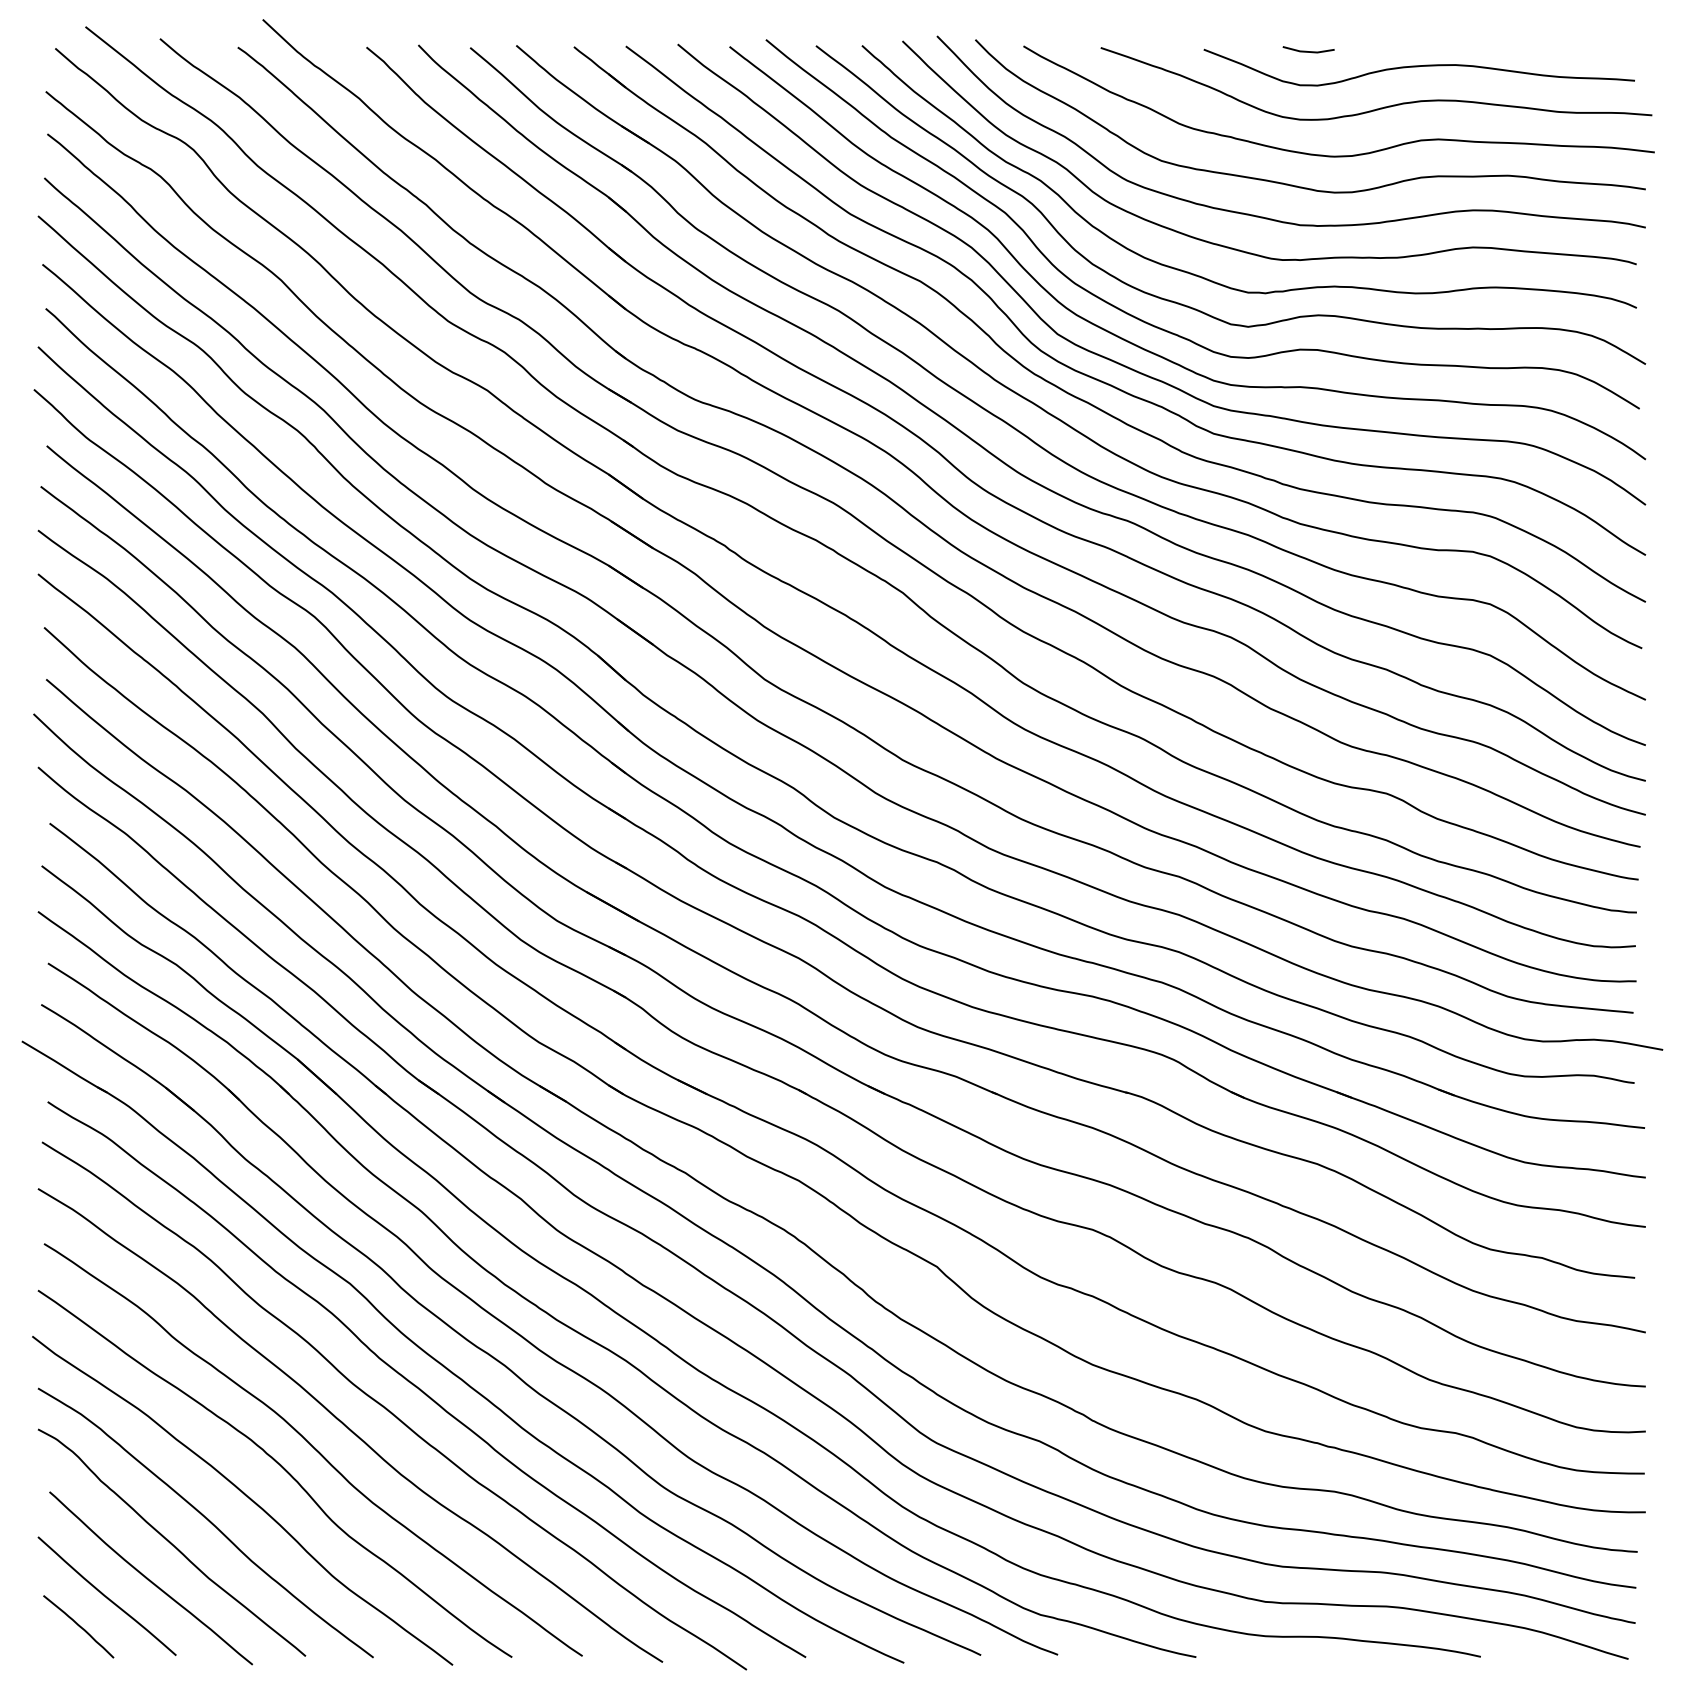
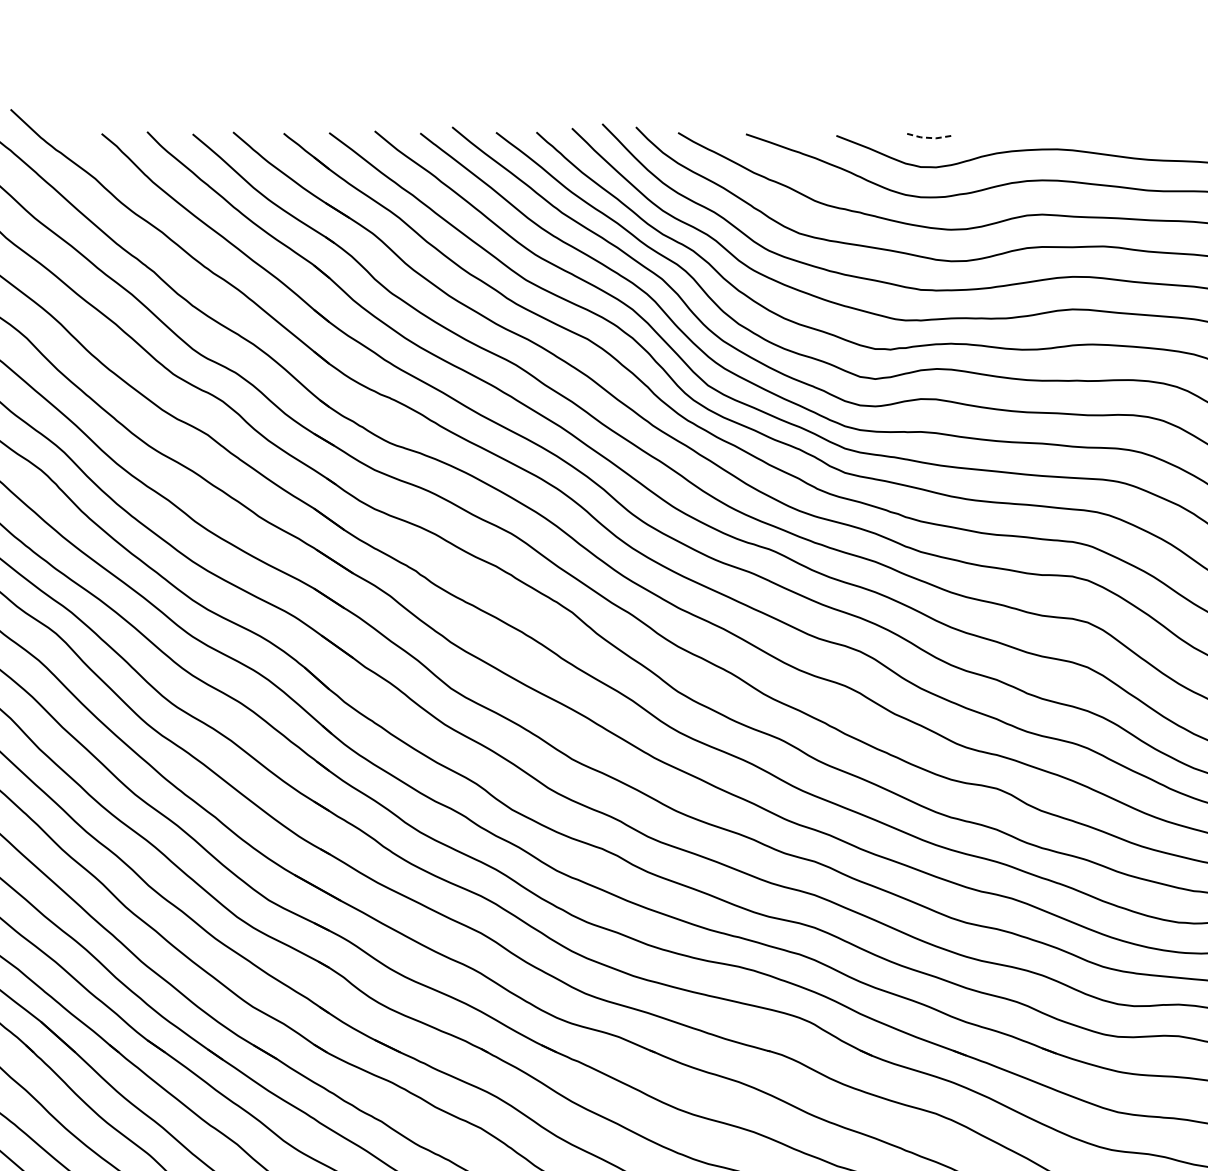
line: (1308, 51) -> (928, 137), solid -> dashed

